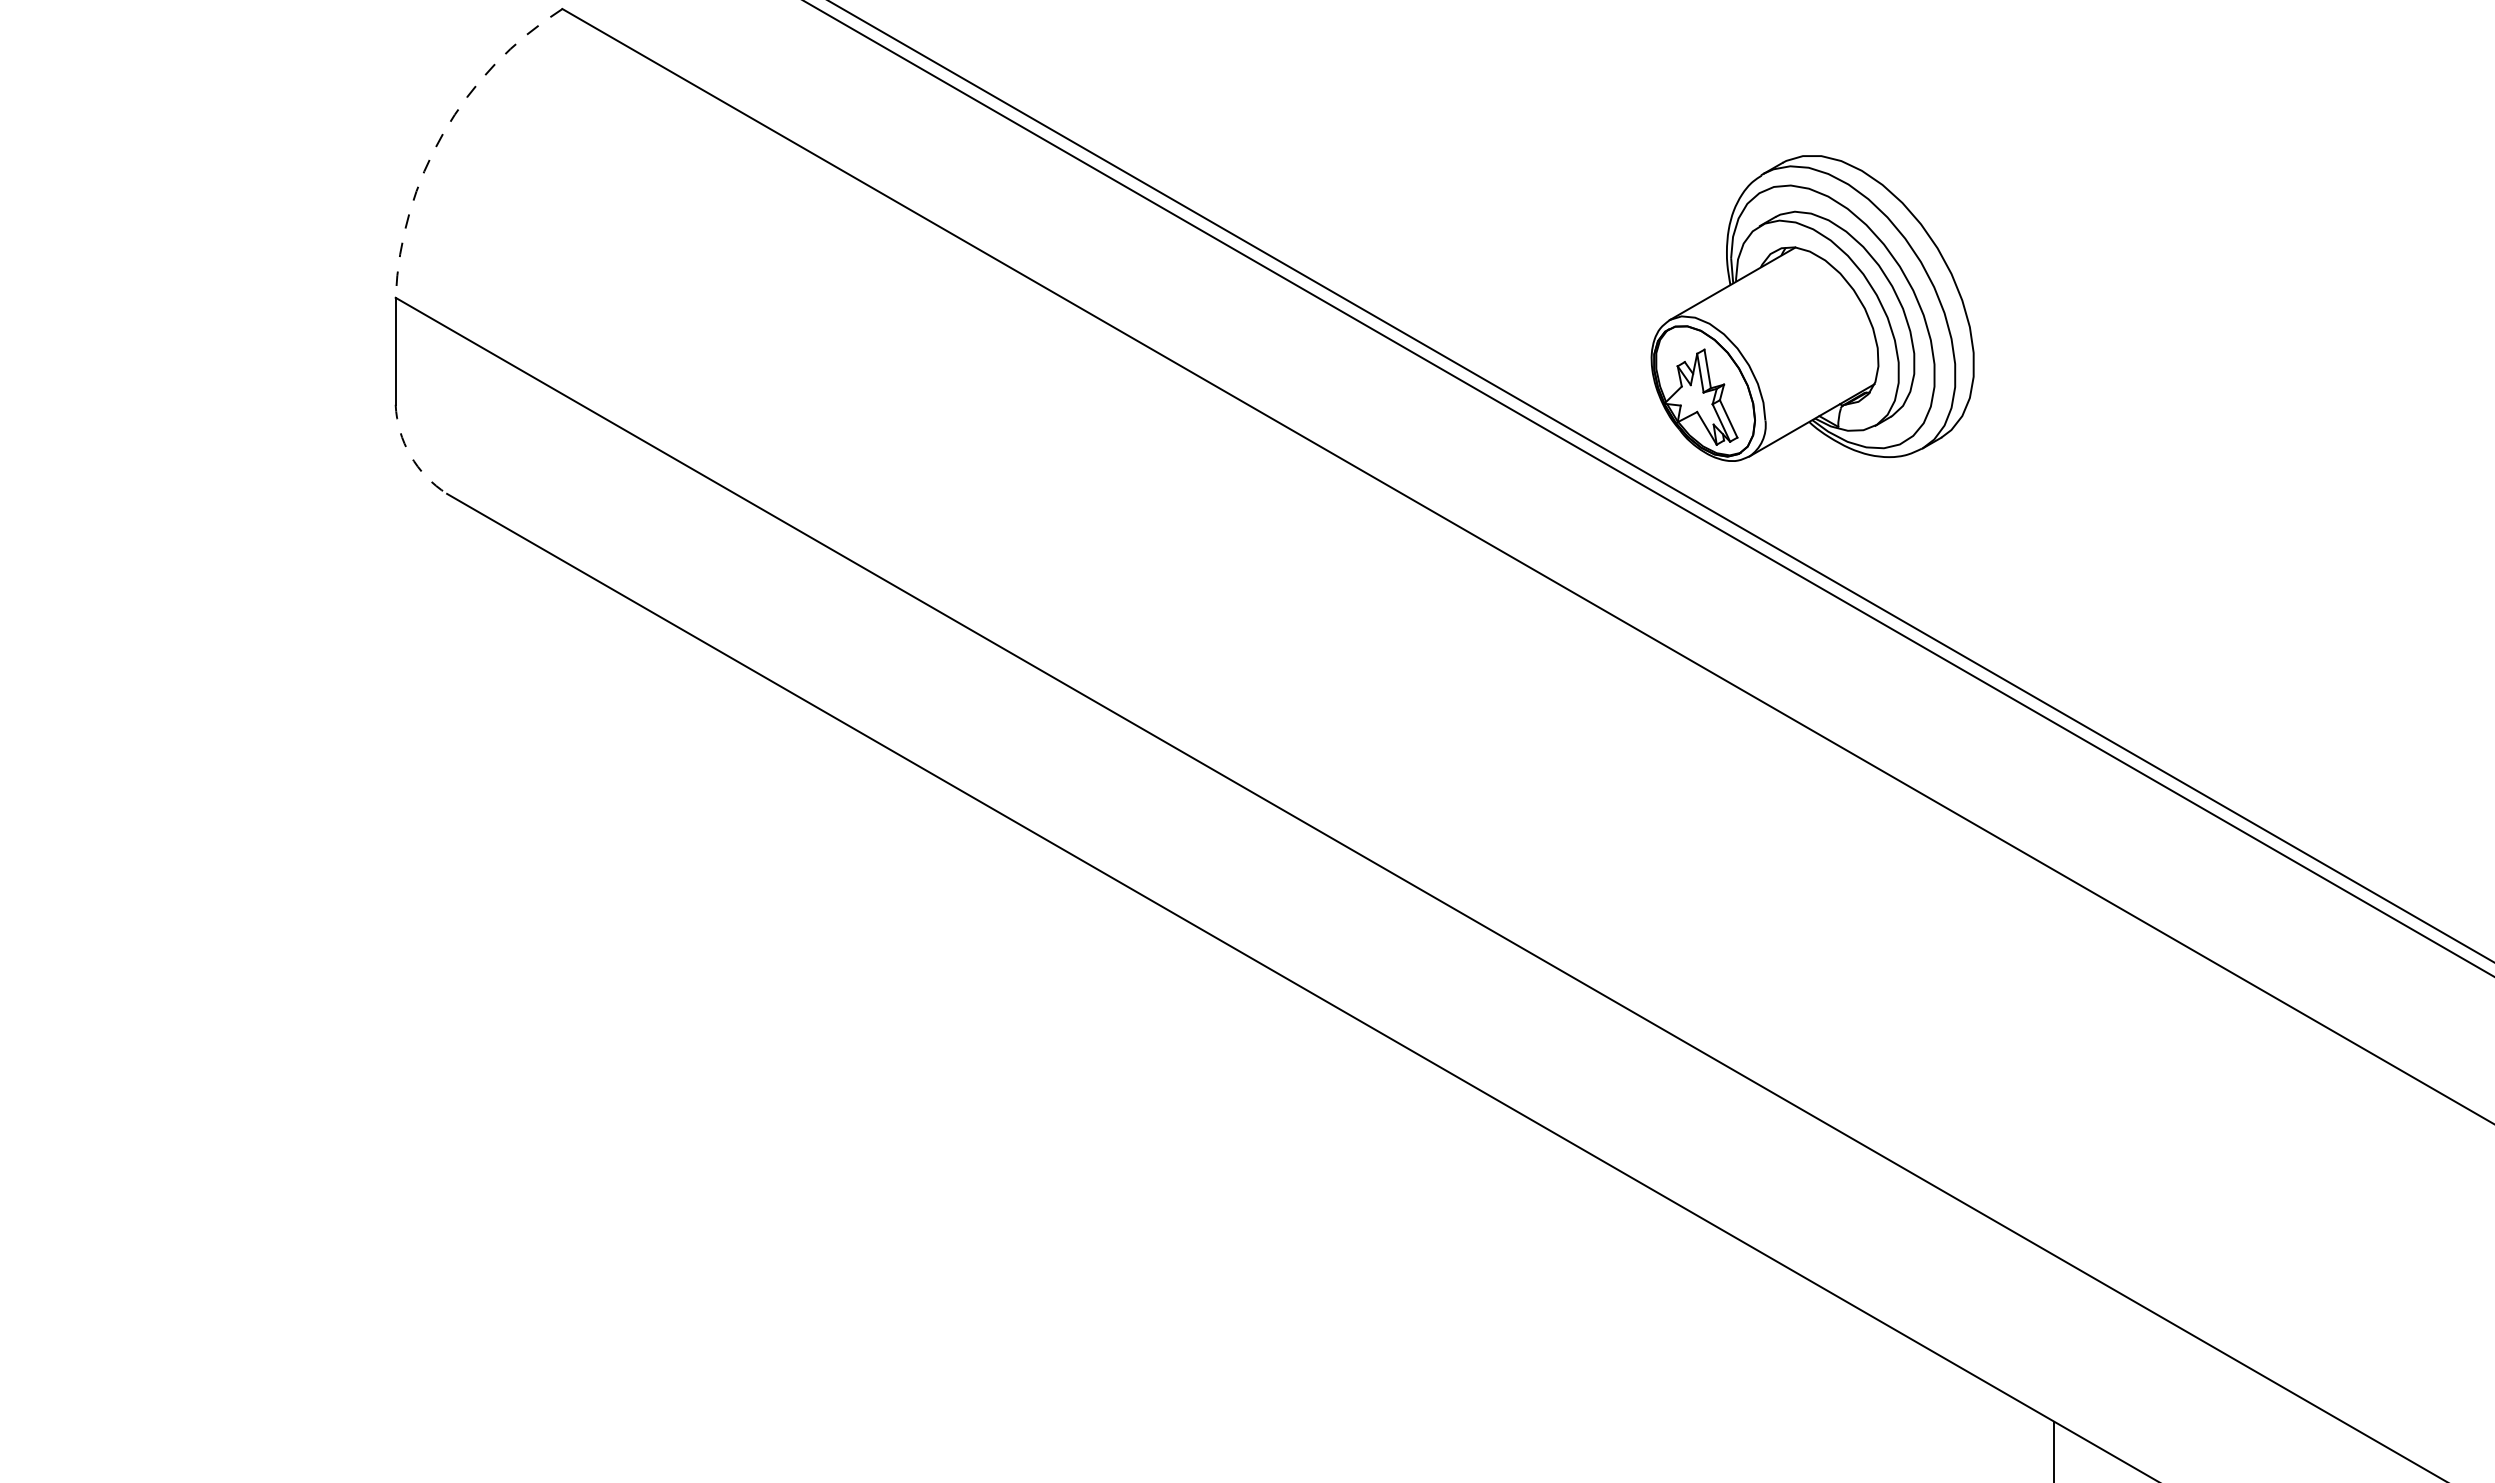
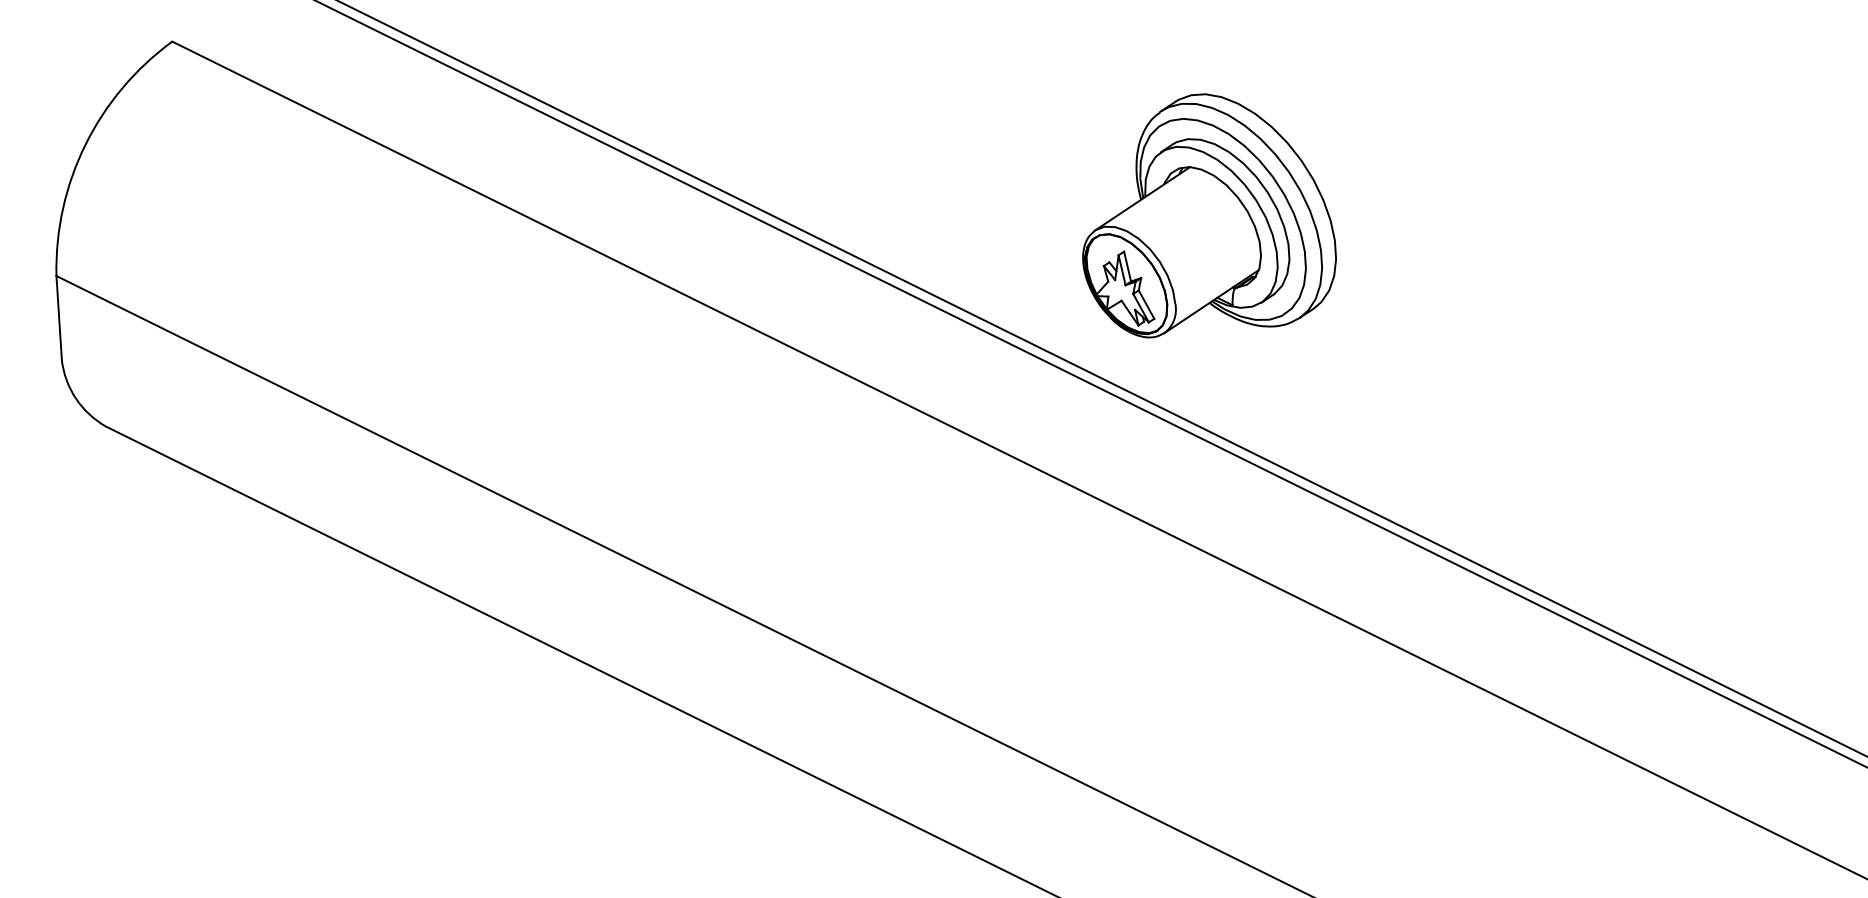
arc: (443, 132) -> (85, 144), dashed -> solid
part: (1812, 308) -> (1206, 213), moved
arc: (410, 455) -> (76, 398), dashed -> solid

